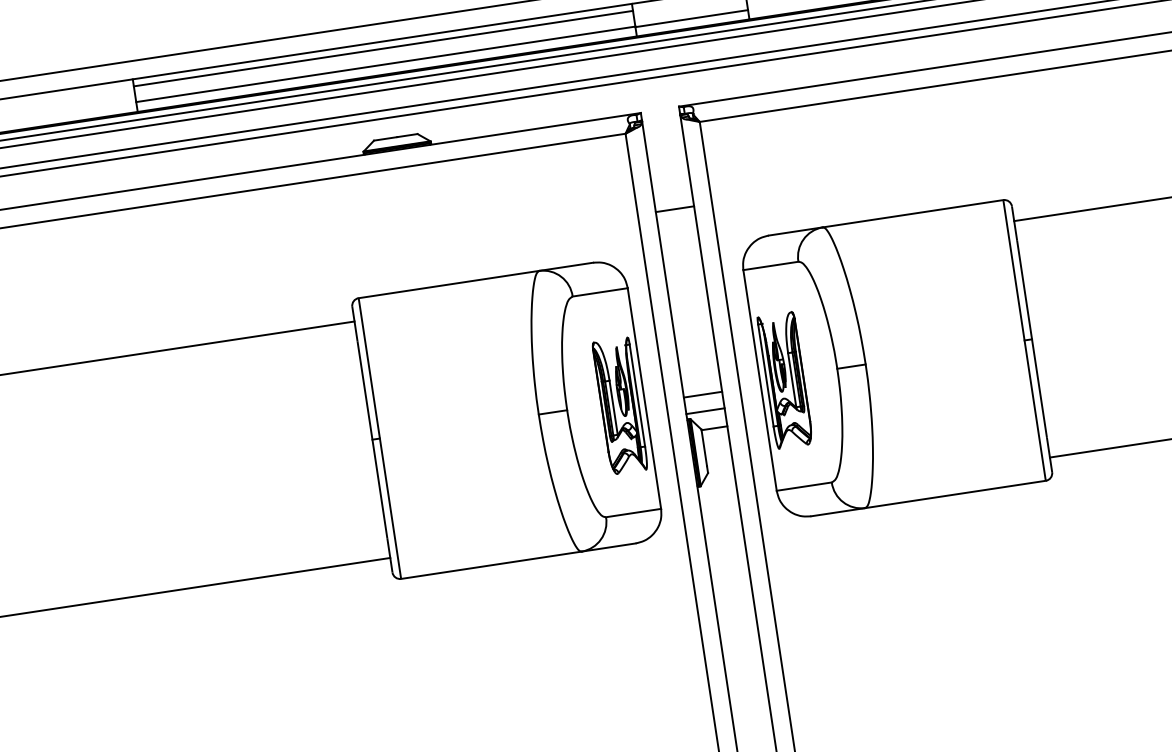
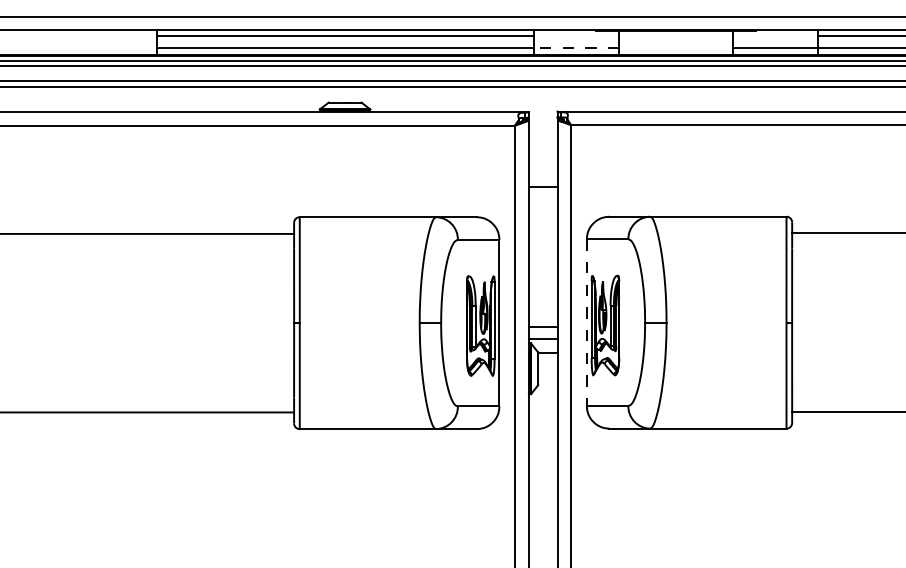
line: (691, 19) -> (576, 48), solid -> dashed
line: (759, 381) -> (586, 323), solid -> dashed

